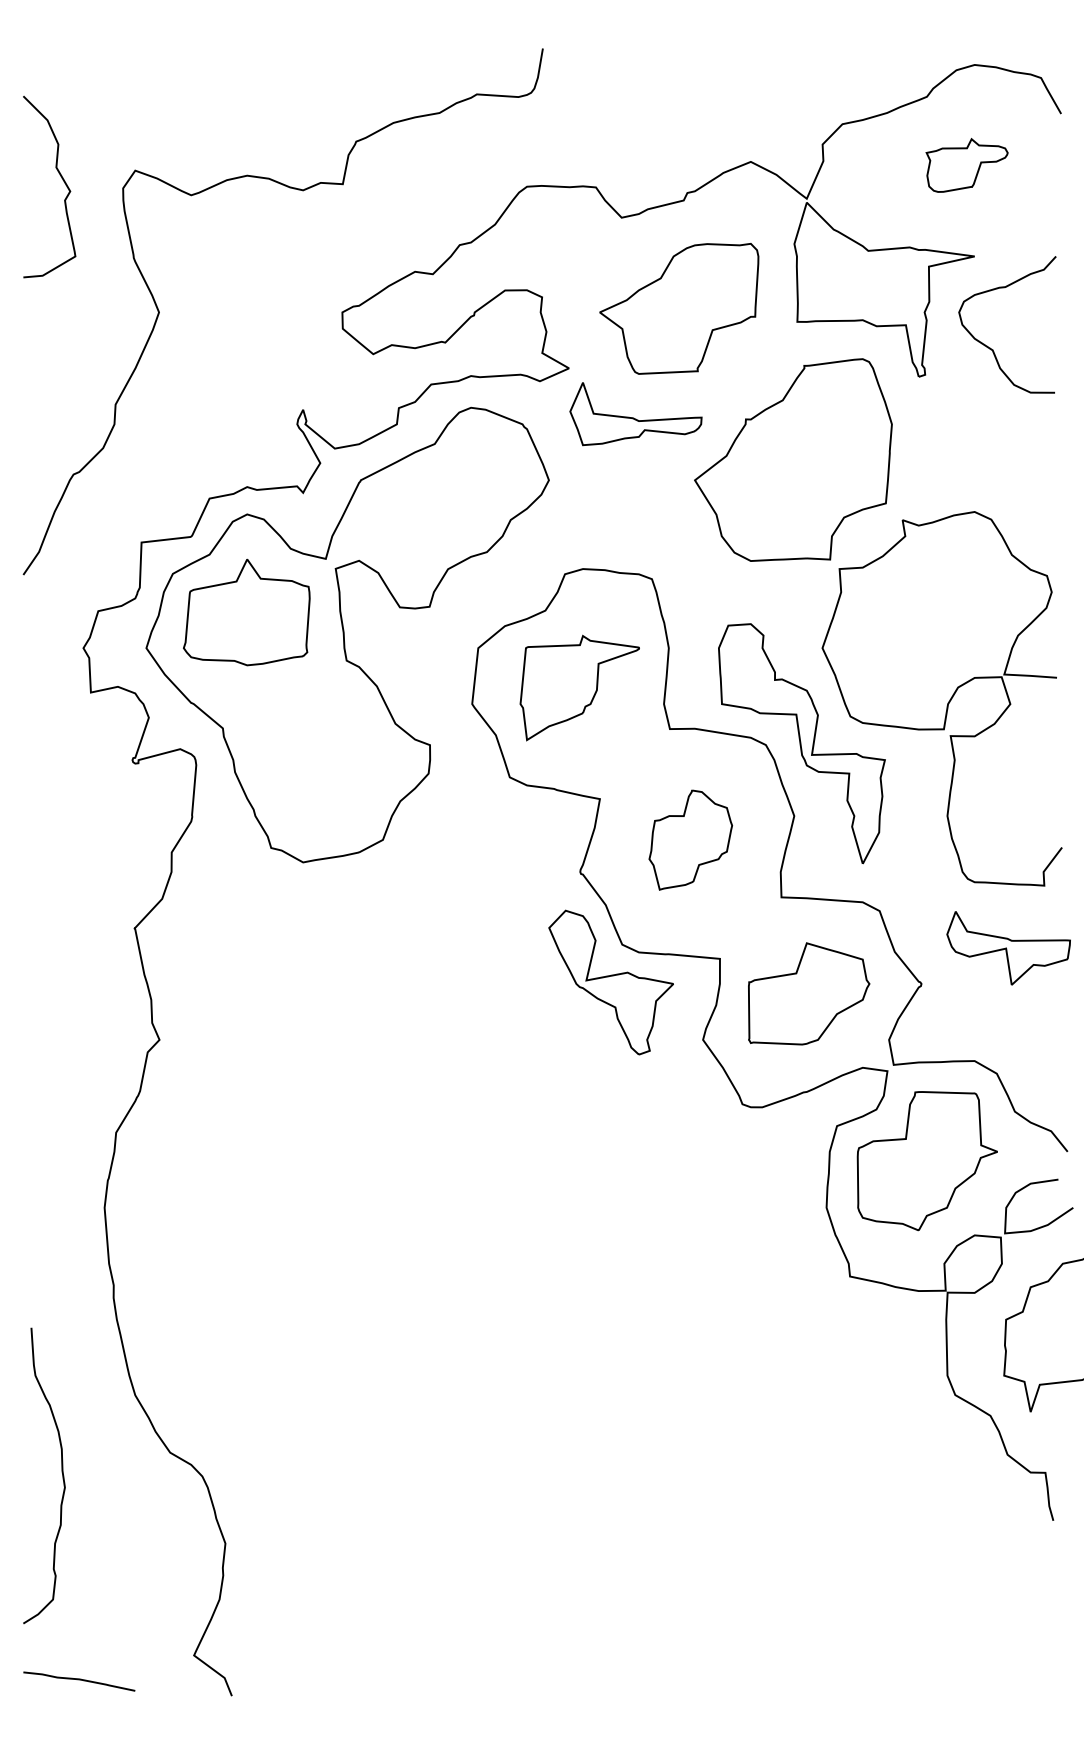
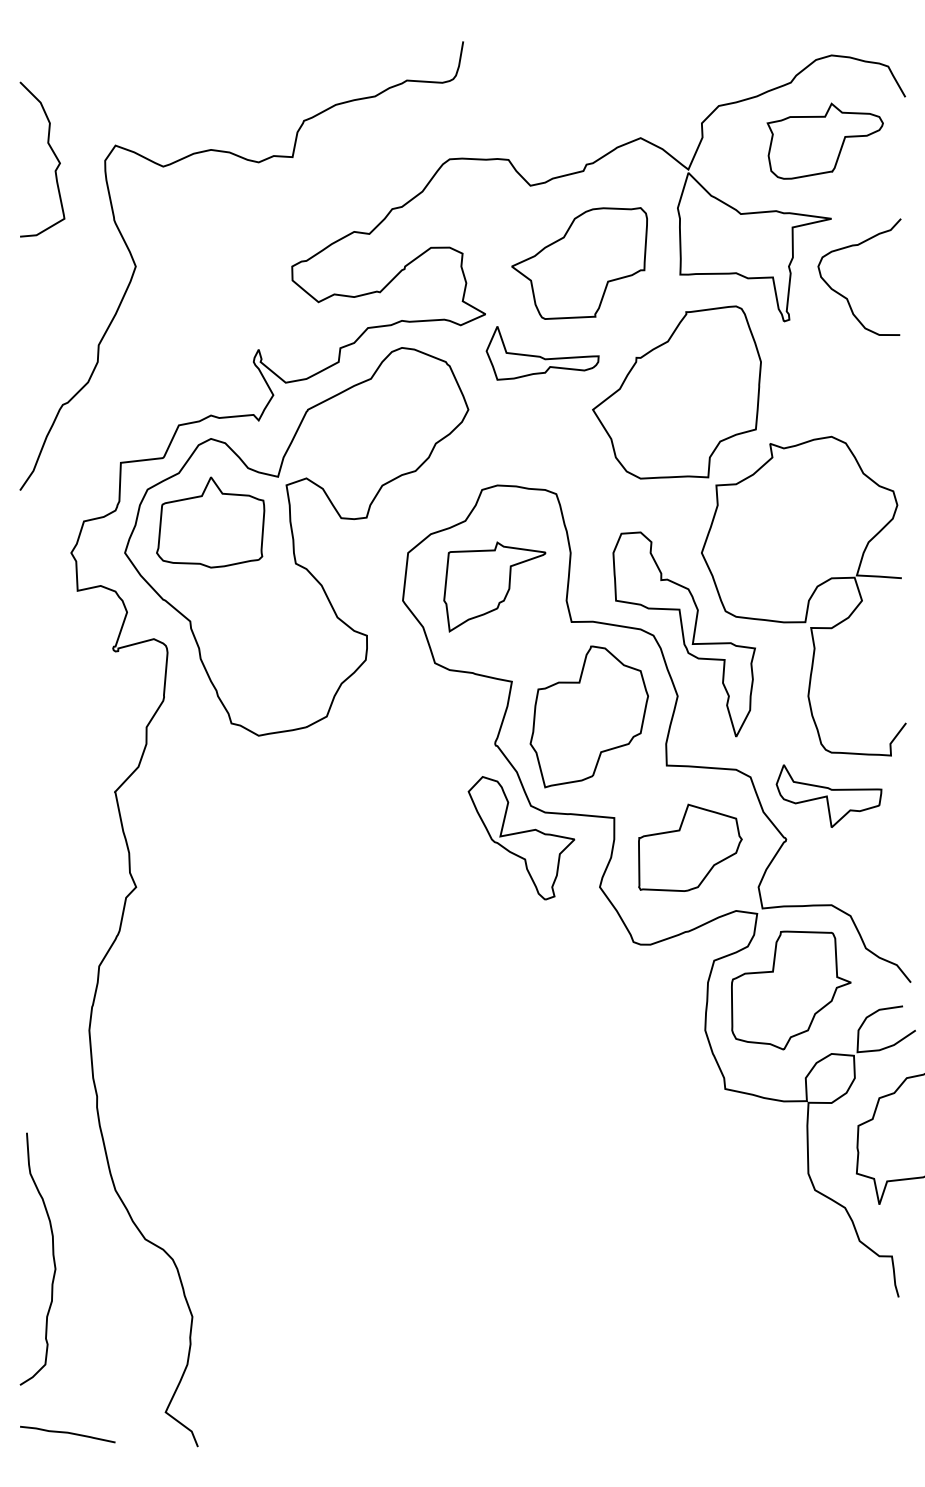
part: (966, 165) -> (824, 141), size x1.67
part: (690, 839) -> (589, 716), size x1.67
part: (1008, 948) -> (828, 796), moved

